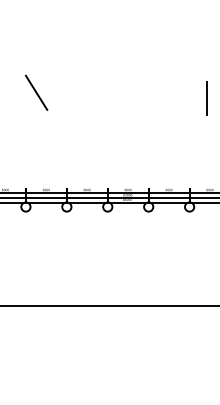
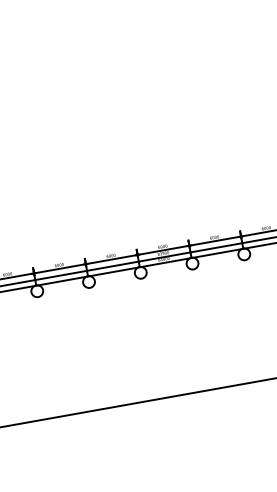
line: (36, 92) -> (24, 144), removed
line: (206, 98) -> (241, 113), removed

